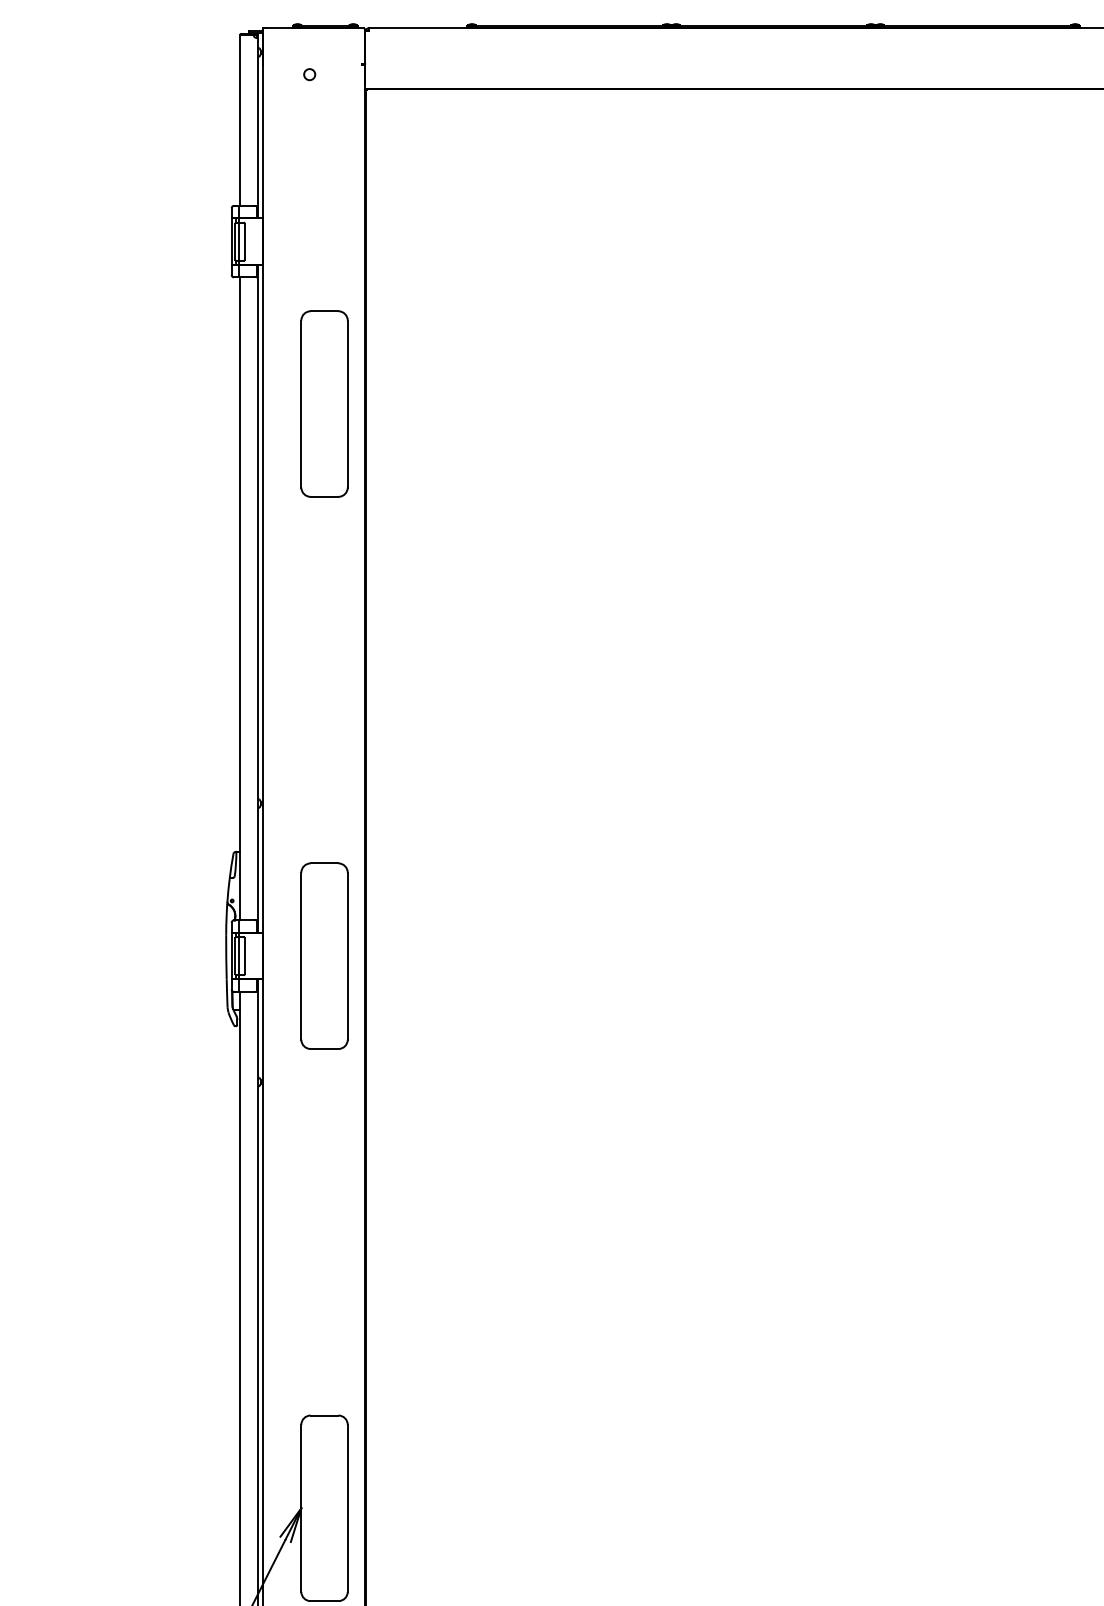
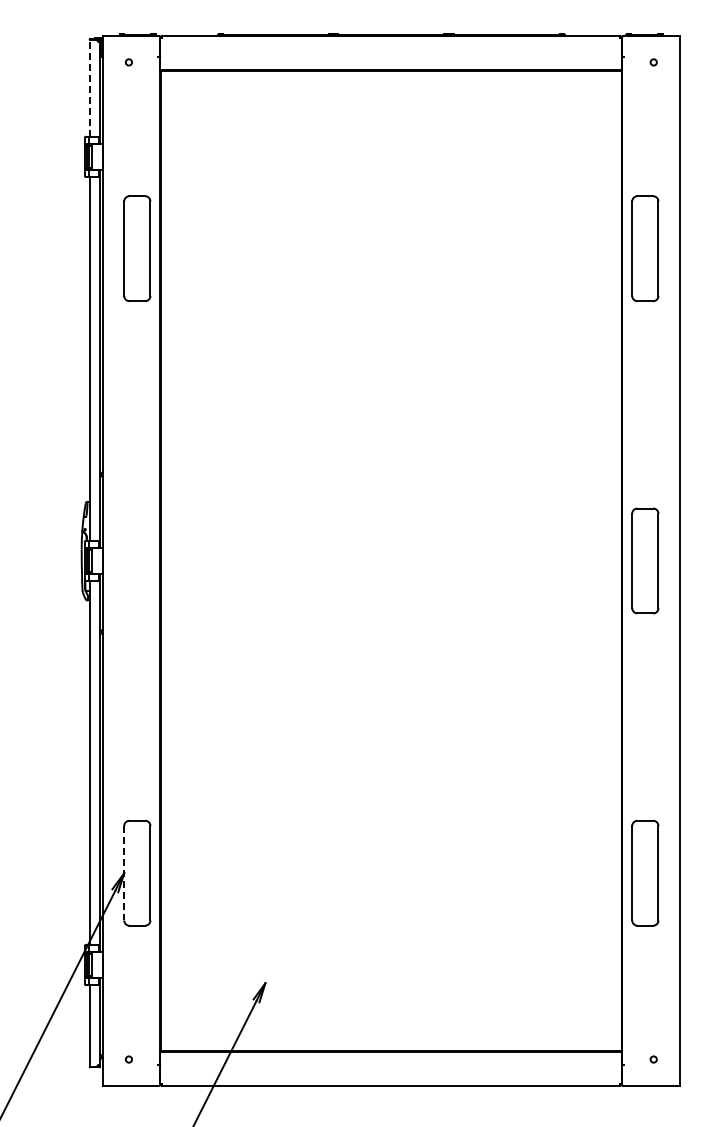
line: (239, 118) -> (89, 87), solid -> dashed
part: (324, 955) -> (137, 560), removed
line: (301, 1508) -> (124, 873), solid -> dashed

